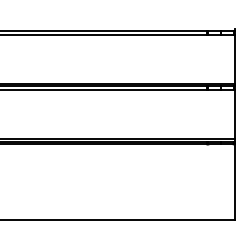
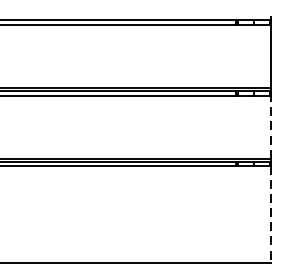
line: (234, 114) -> (271, 127), solid -> dashed
line: (234, 182) -> (271, 214), solid -> dashed

